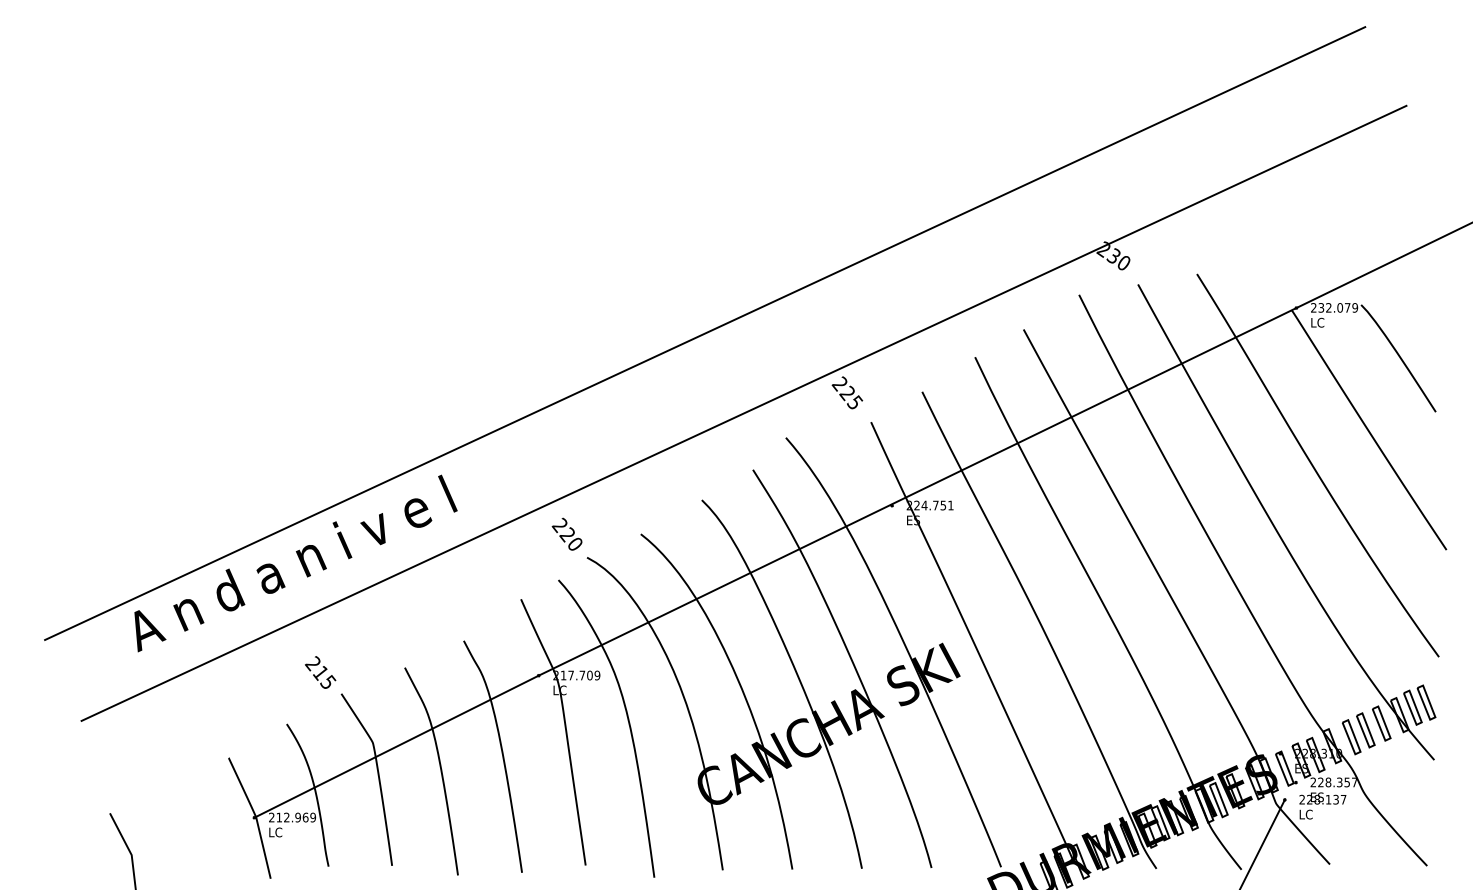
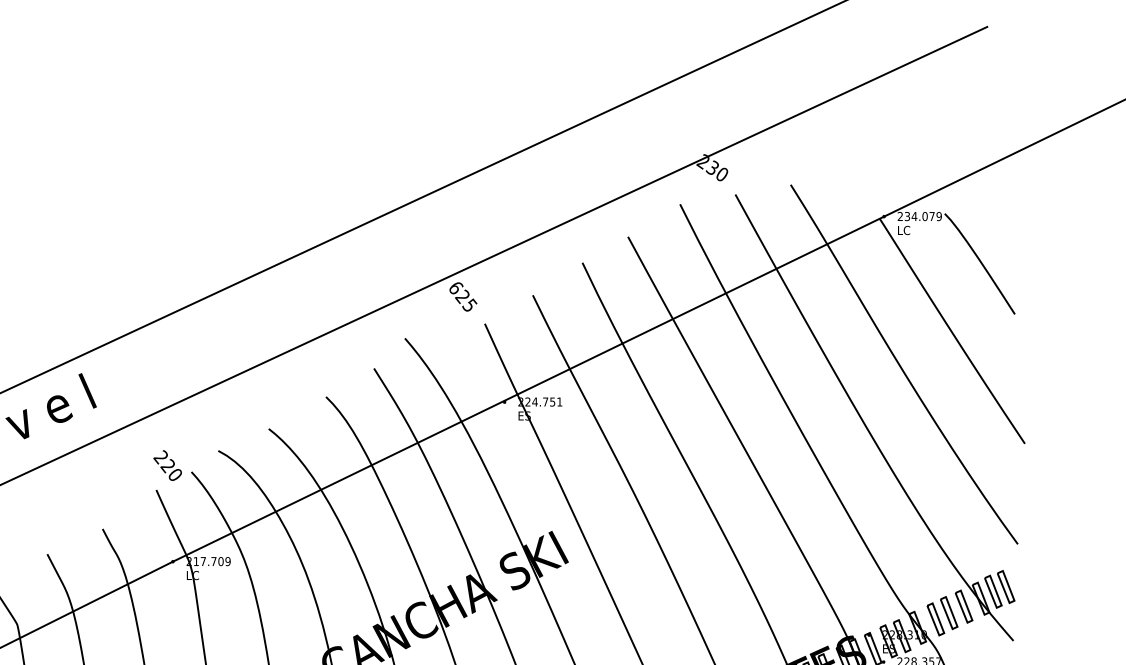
text: (1328, 307) -> (914, 216), 232.079 -> 234.079
text: (839, 383) -> (455, 287), 225 -> 625
text: (566, 533) -> (167, 464), moved

